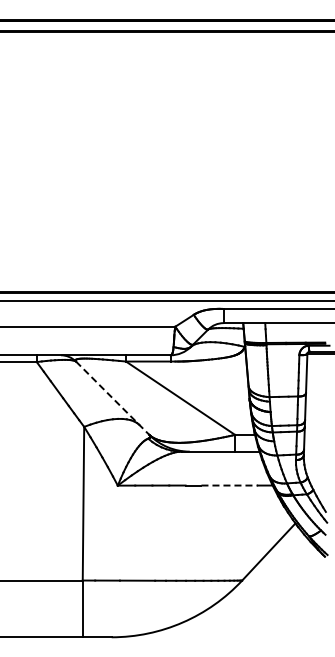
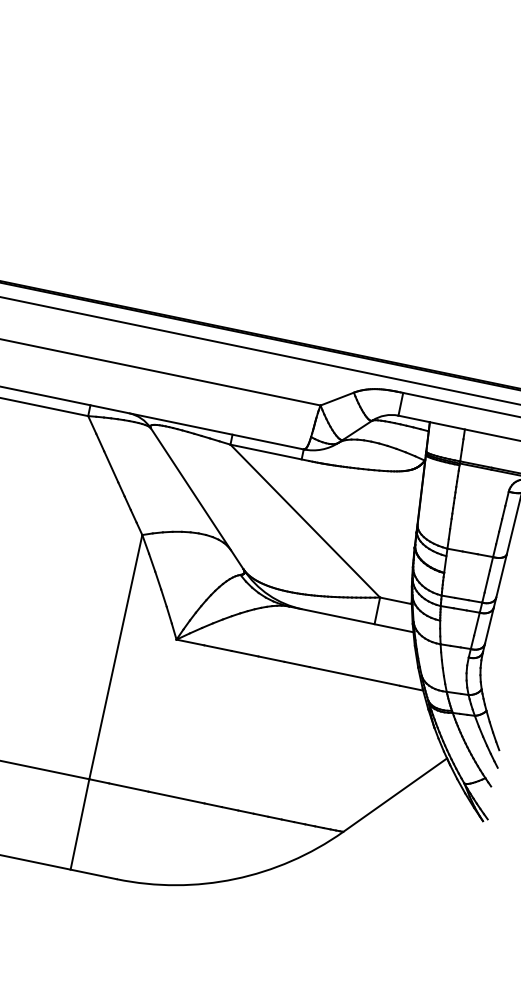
line: (112, 398) -> (196, 499), dashed -> solid
line: (230, 485) -> (356, 676), dashed -> solid

